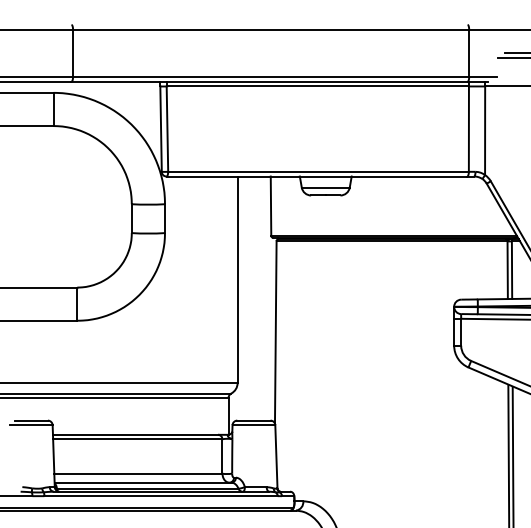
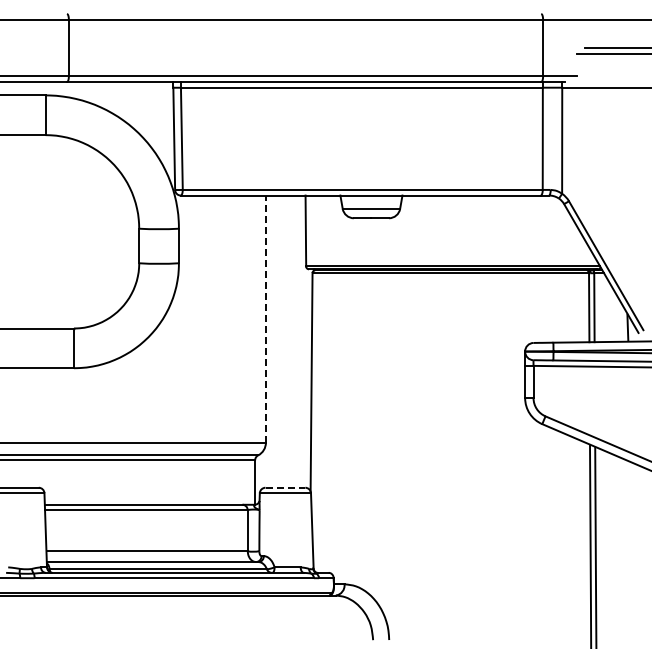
line: (237, 280) -> (265, 319), solid -> dashed
line: (253, 420) -> (285, 487), solid -> dashed

